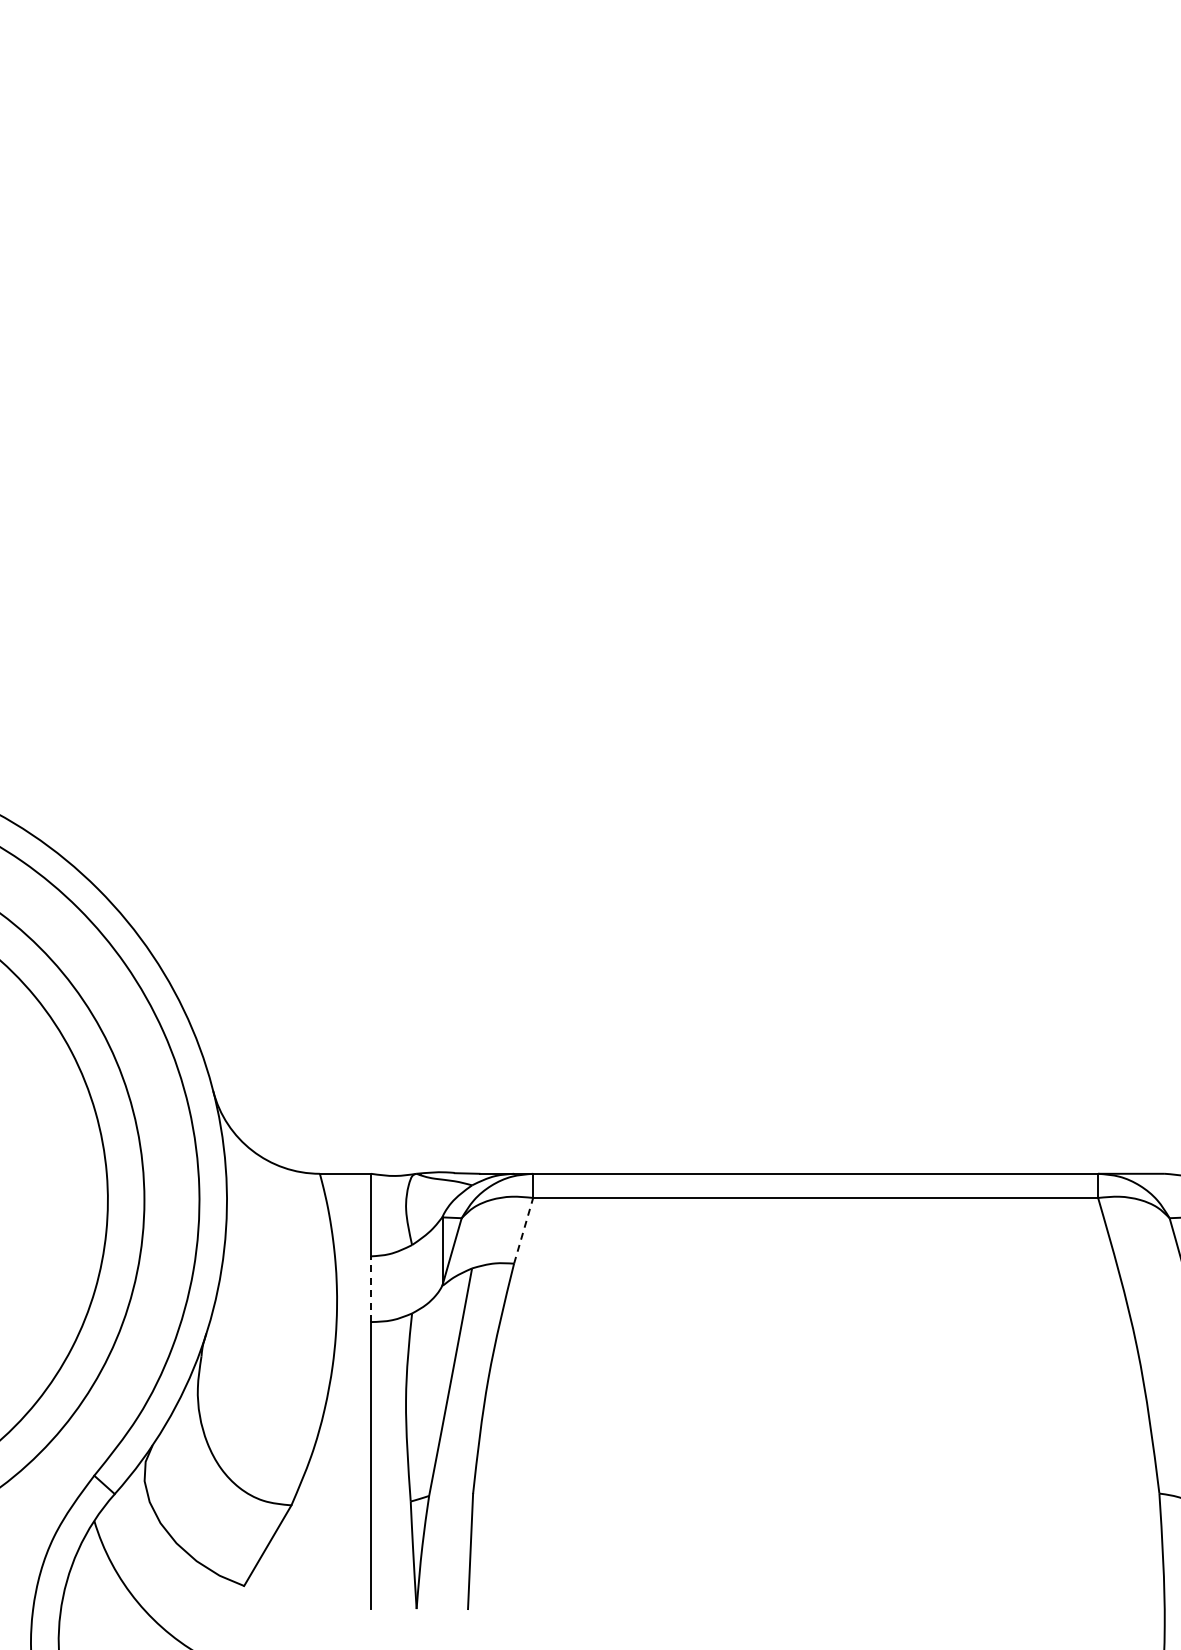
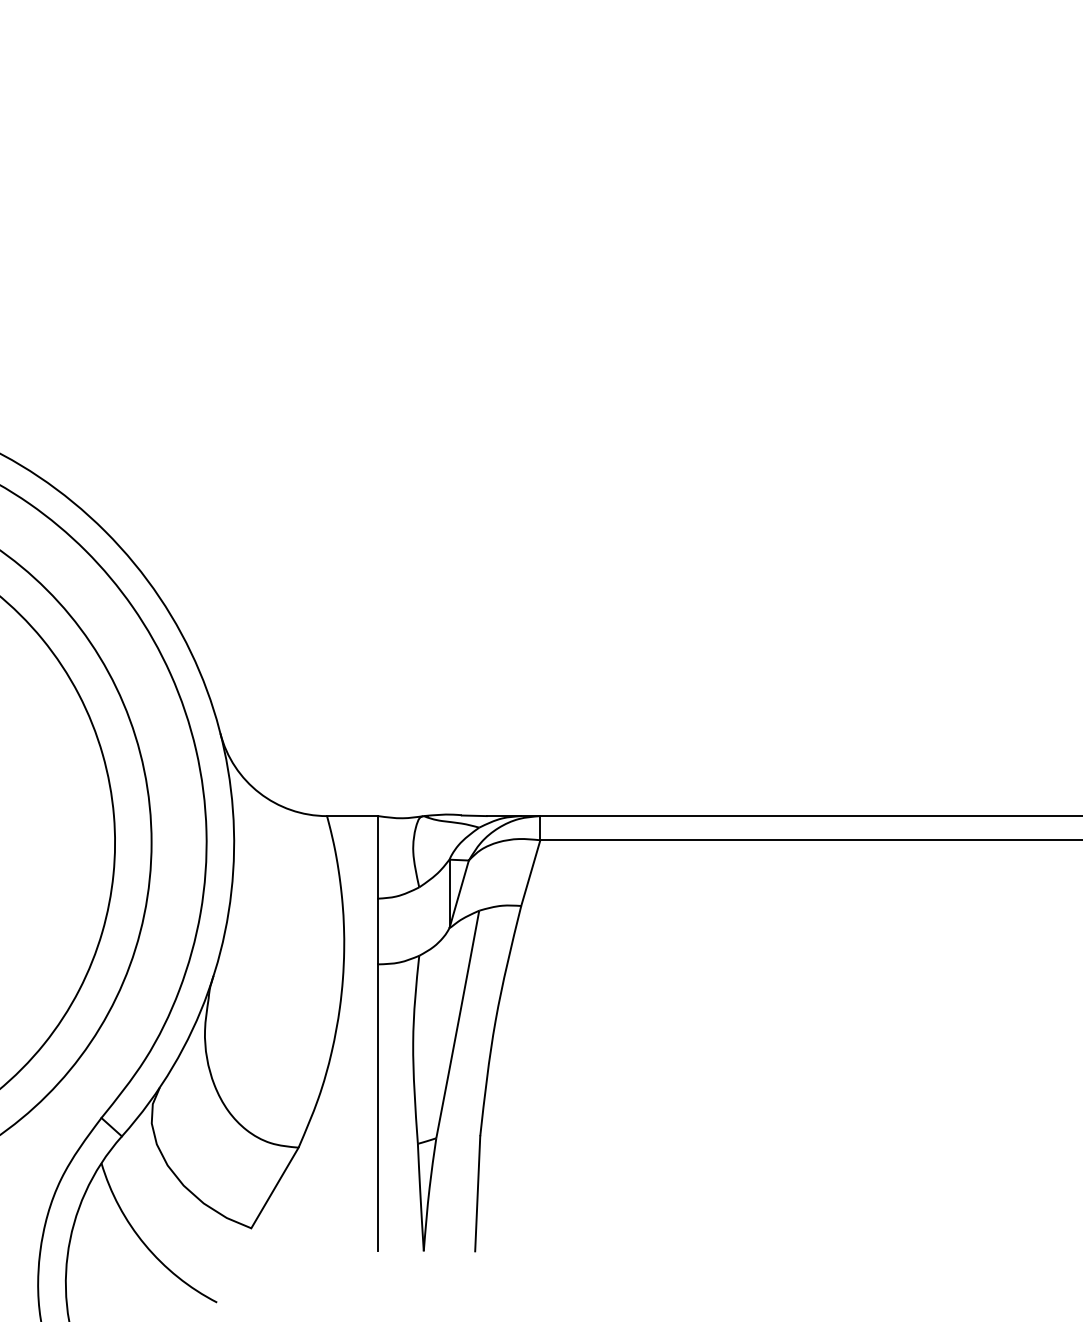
line: (523, 1230) -> (530, 872), dashed -> solid
line: (371, 1289) -> (378, 931), dashed -> solid

